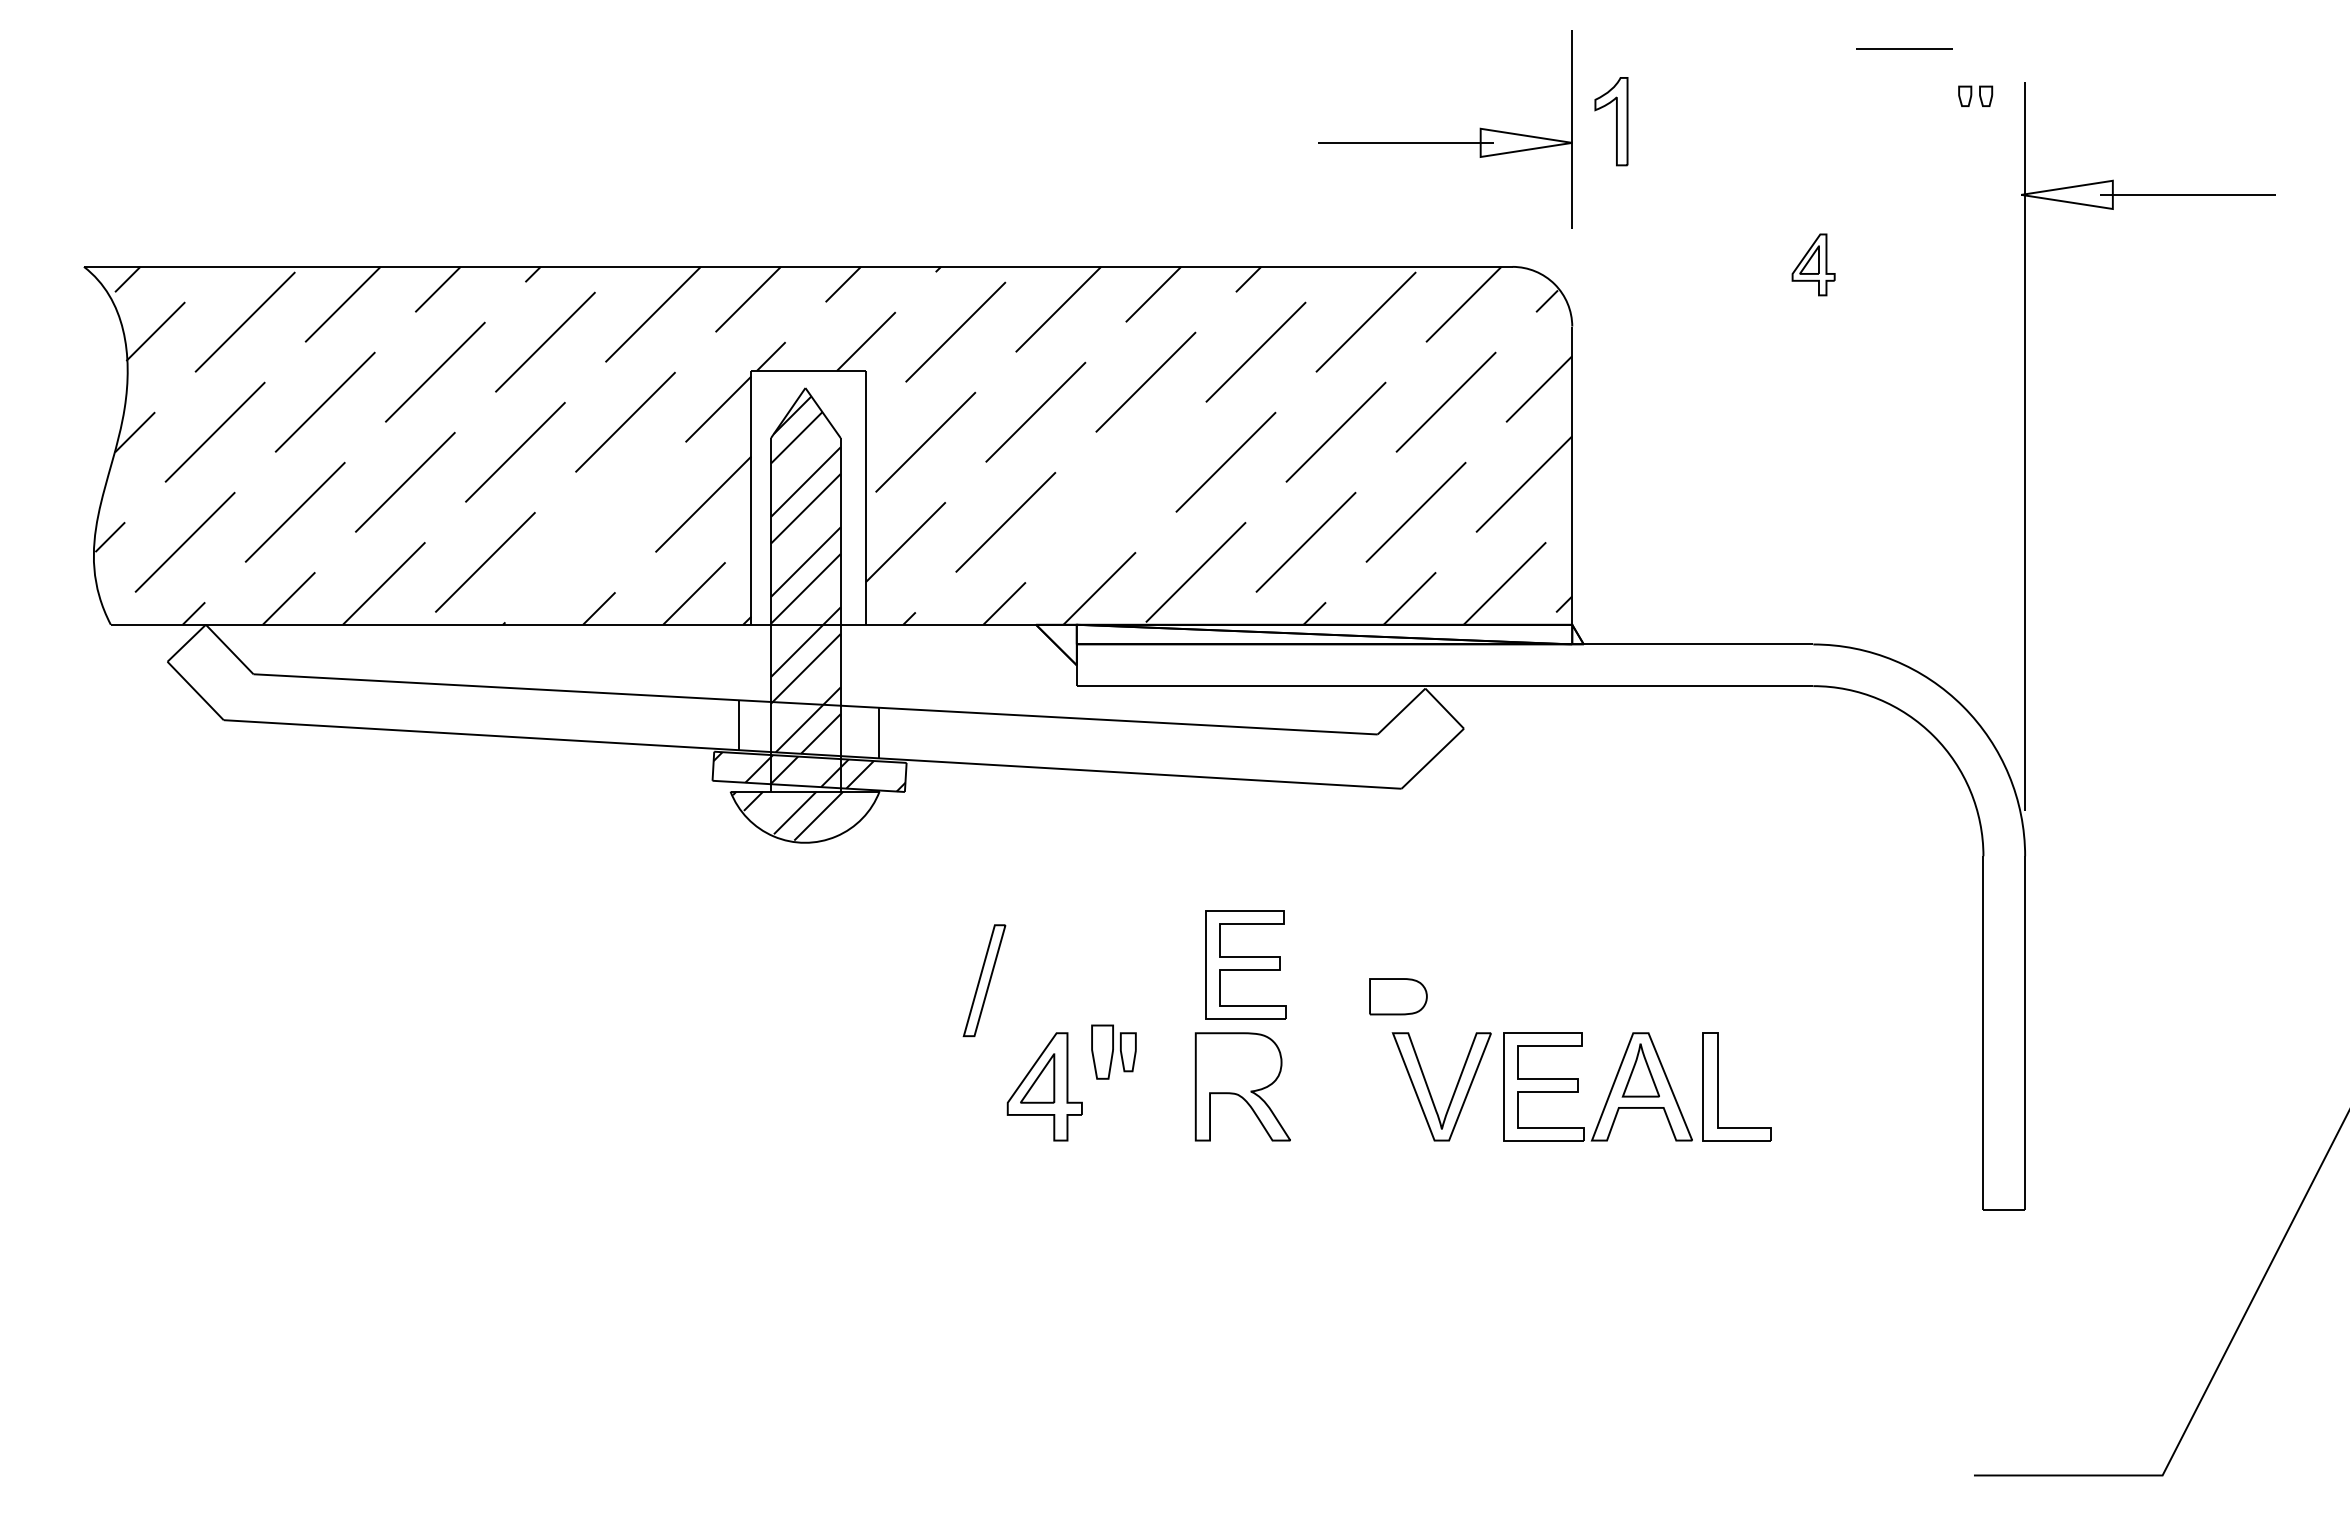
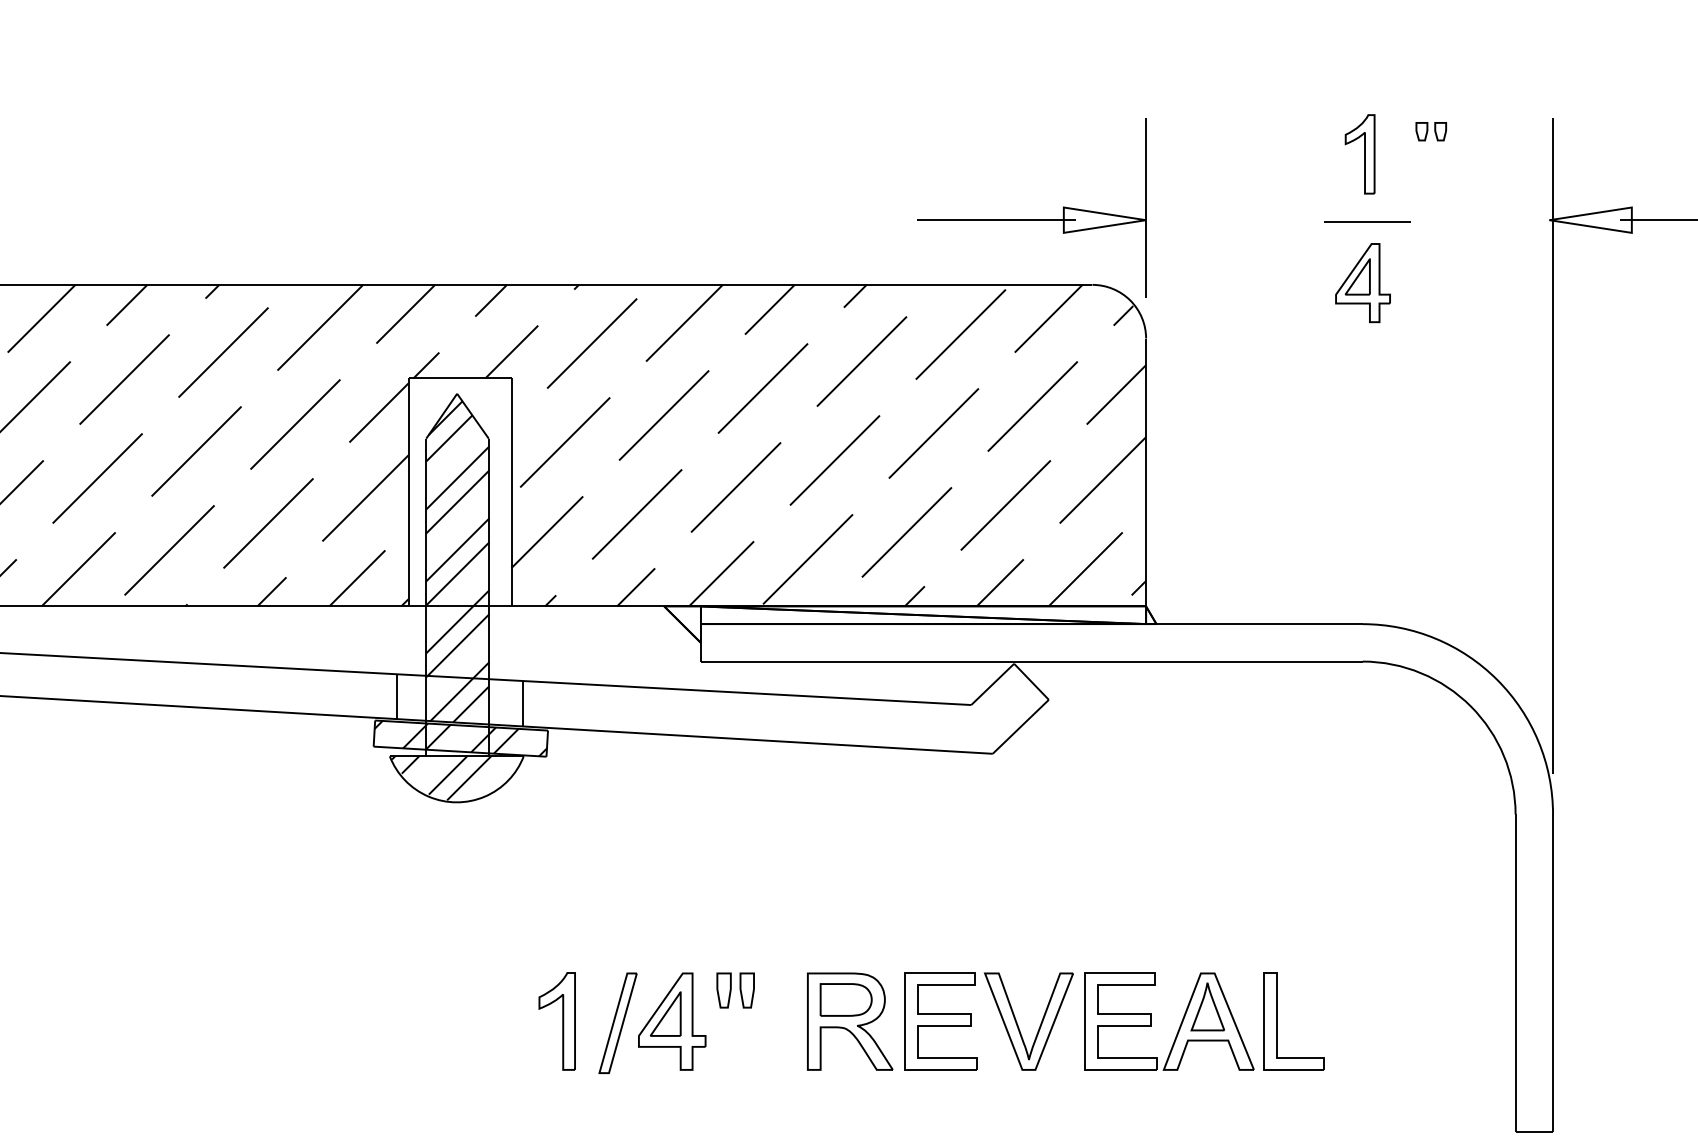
line: (1904, 48) -> (1367, 220), moved
part: (1975, 95) -> (1431, 130), moved
part: (1611, 121) -> (1360, 154), moved
part: (1445, 142) -> (1032, 219), moved
part: (1813, 264) -> (1362, 282), size x1.43
line: (1115, 491) -> (735, 486), added
line: (595, 532) -> (268, 523), added
part: (1245, 964) -> (940, 1021), moved
part: (984, 980) -> (618, 1023), moved
part: (1398, 996) -> (846, 999), moved
part: (1102, 1052) -> (724, 990), size x0.71
part: (916, 1086) -> (556, 1021), added

